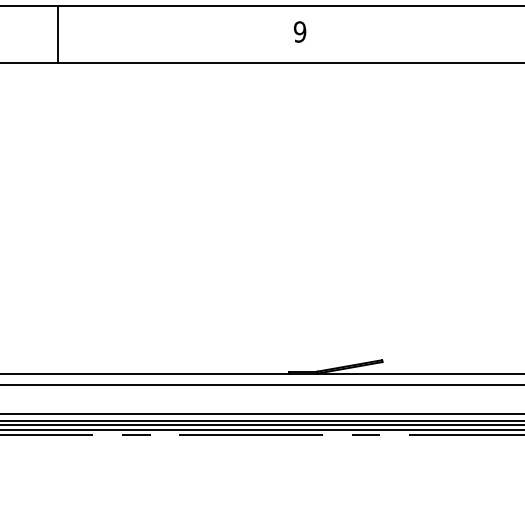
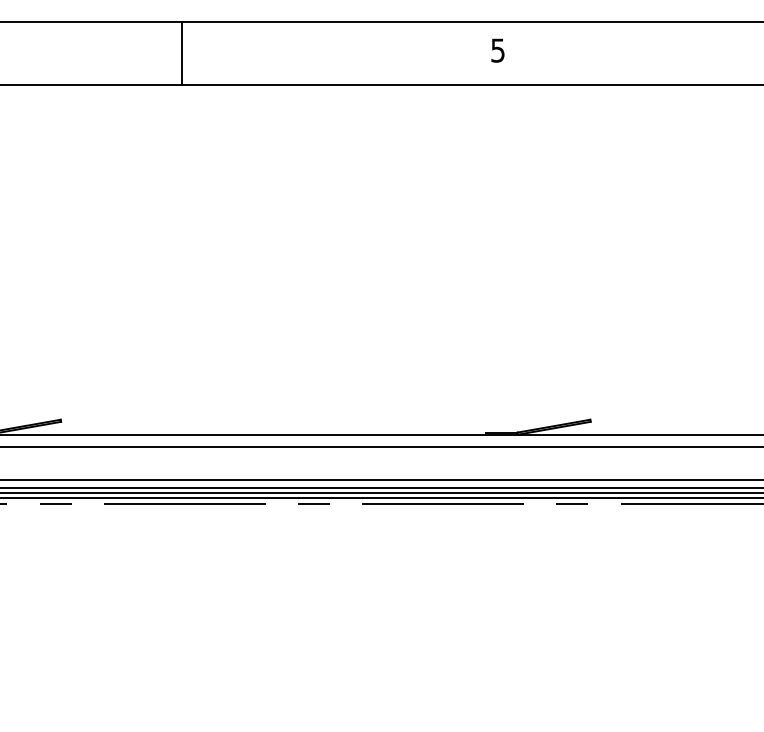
text: (299, 31) -> (497, 50), 9 -> 5
line: (58, 34) -> (182, 53), moved

